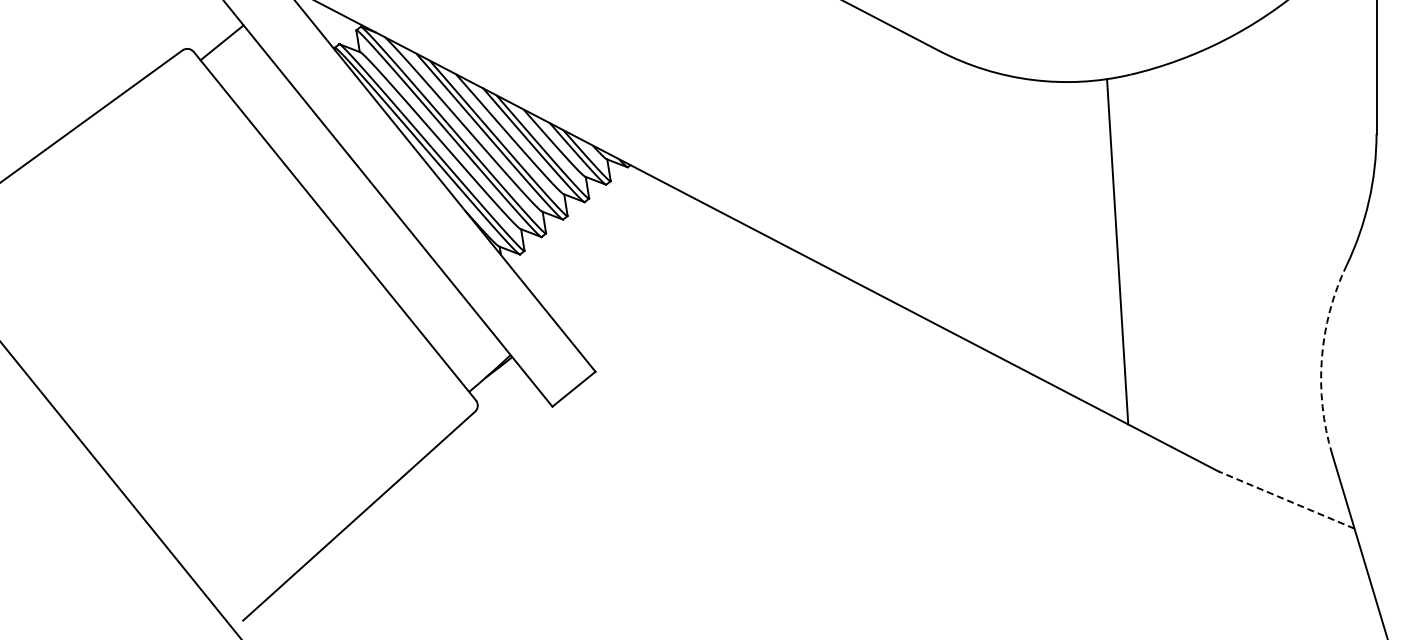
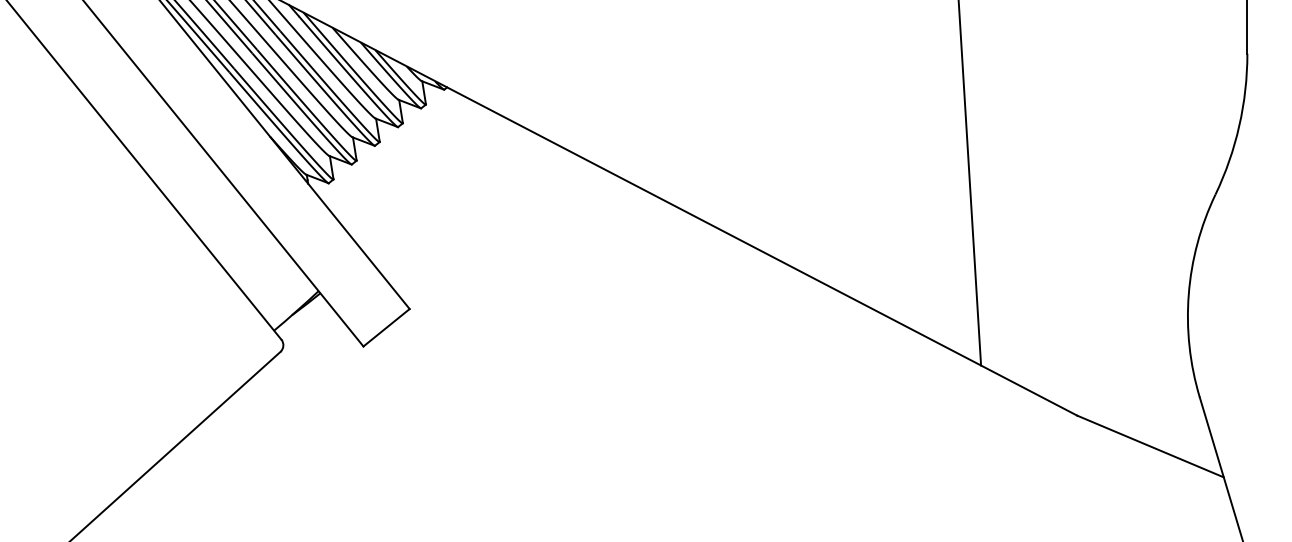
arc: (1321, 358) -> (1188, 294), dashed -> solid
line: (1285, 499) -> (1149, 446), dashed -> solid

